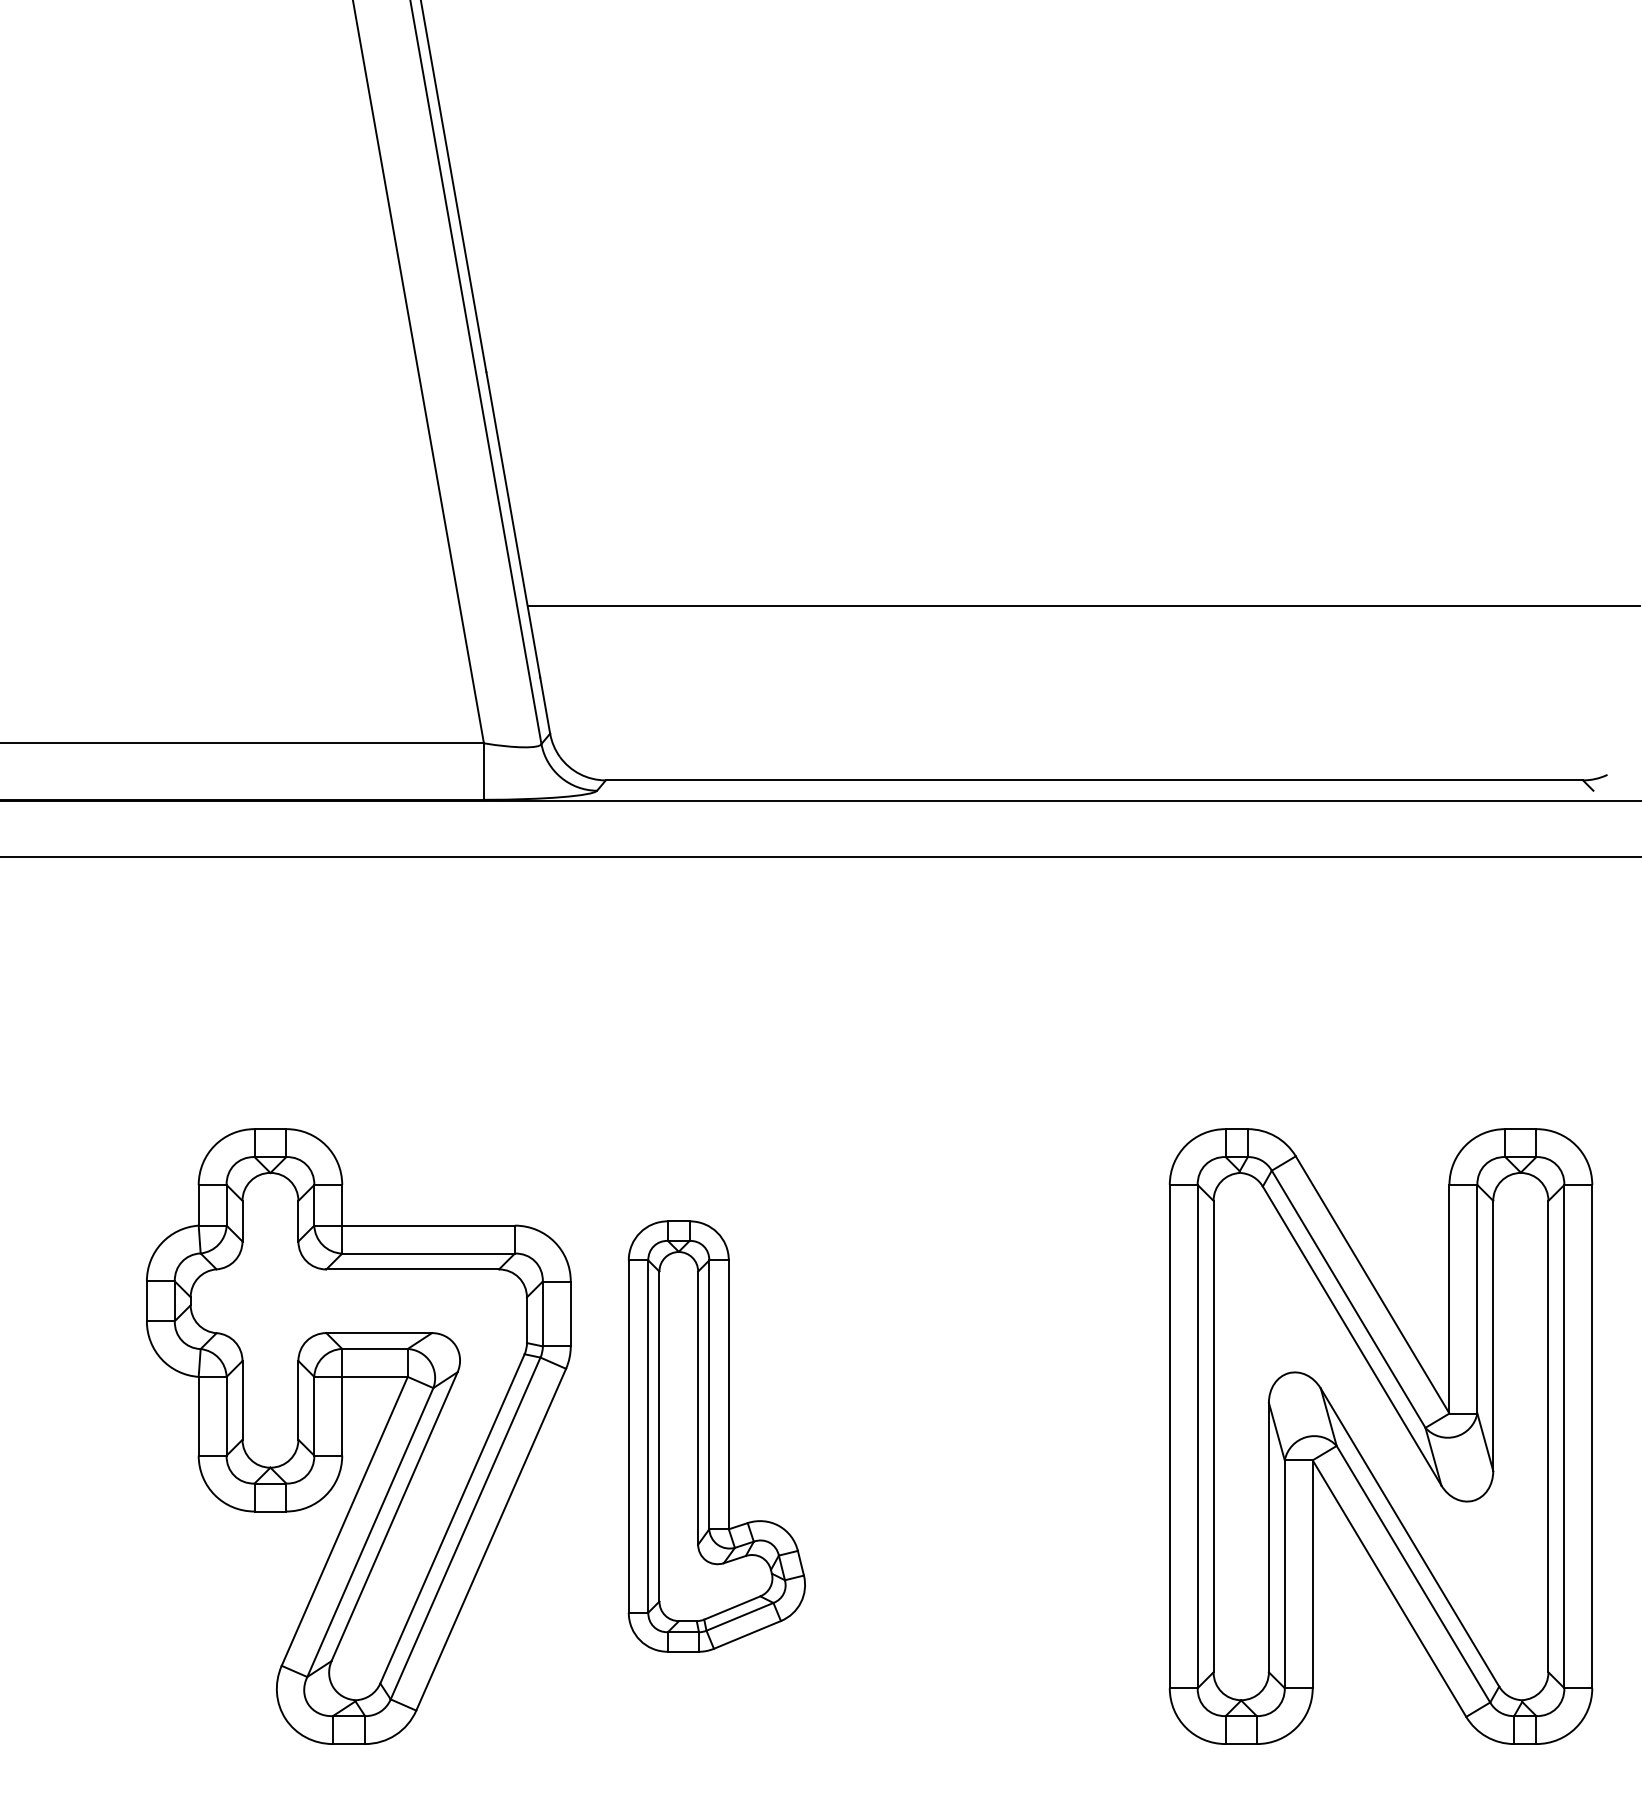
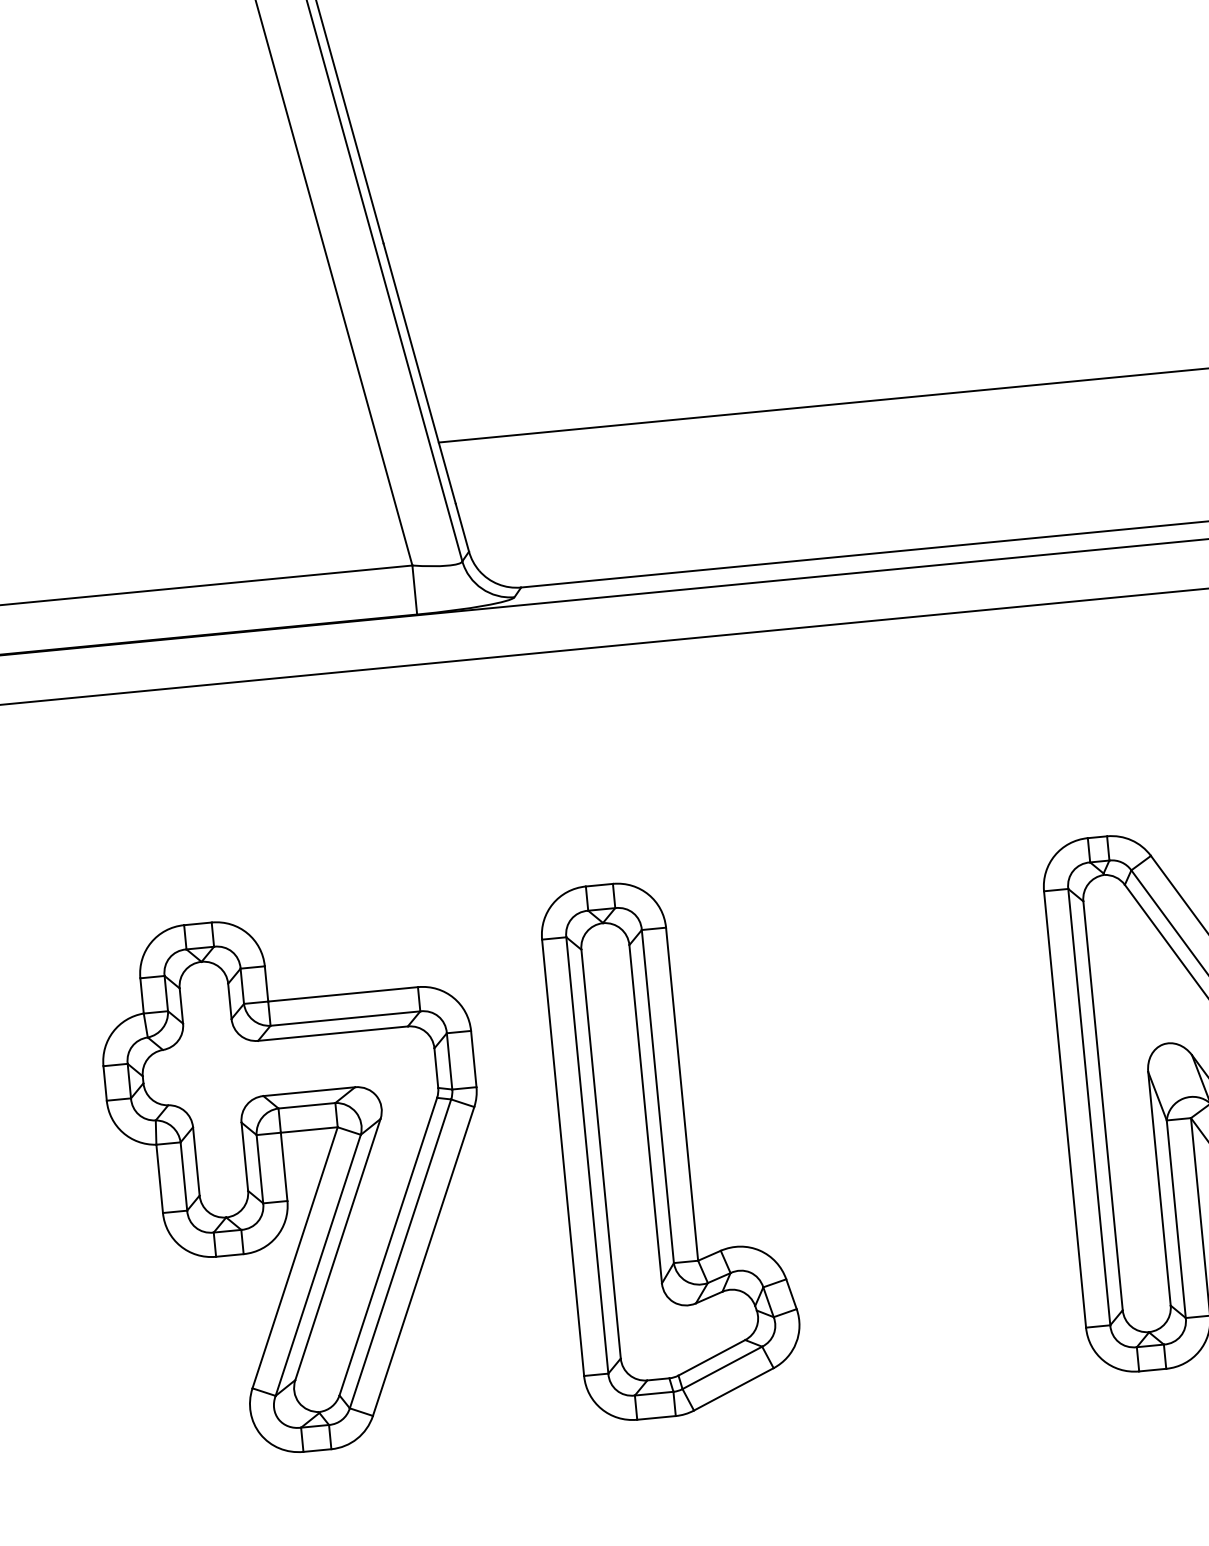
part: (342, 1436) -> (286, 1184), moved
part: (716, 1436) -> (671, 1147), size x1.43

